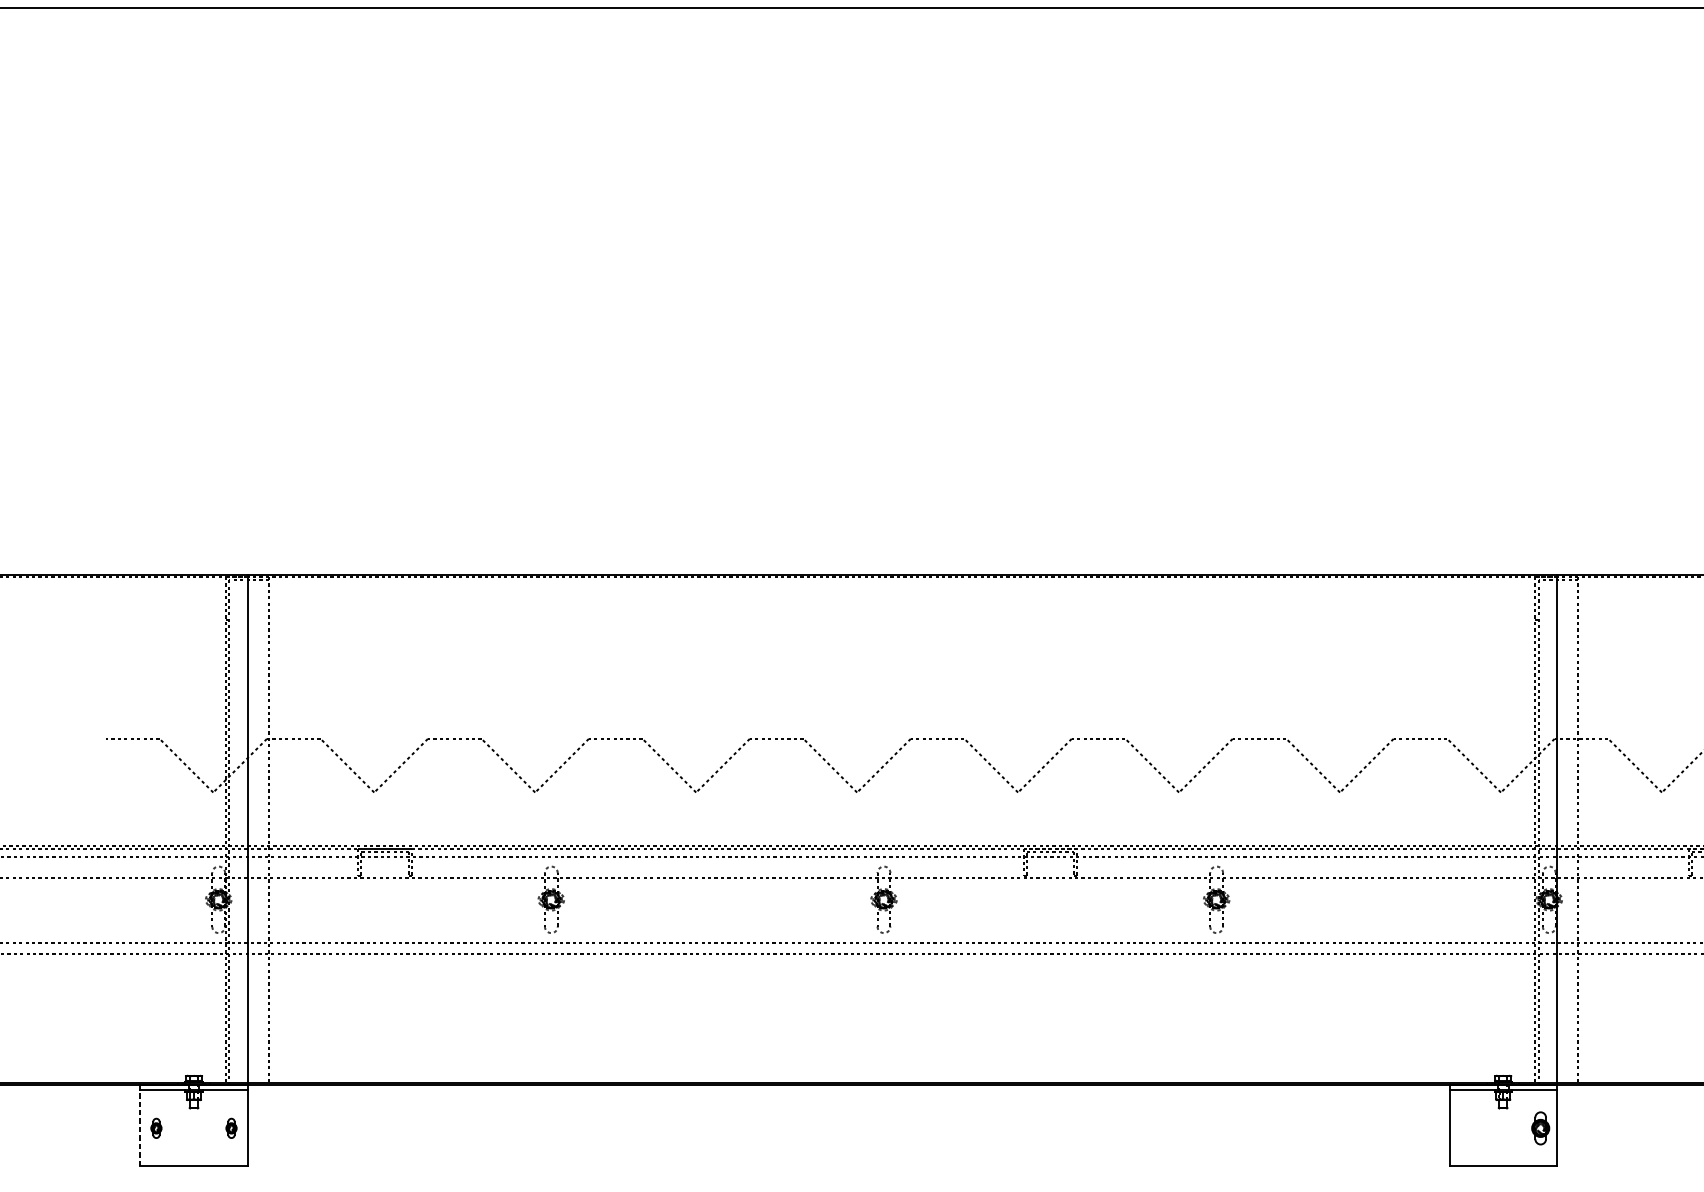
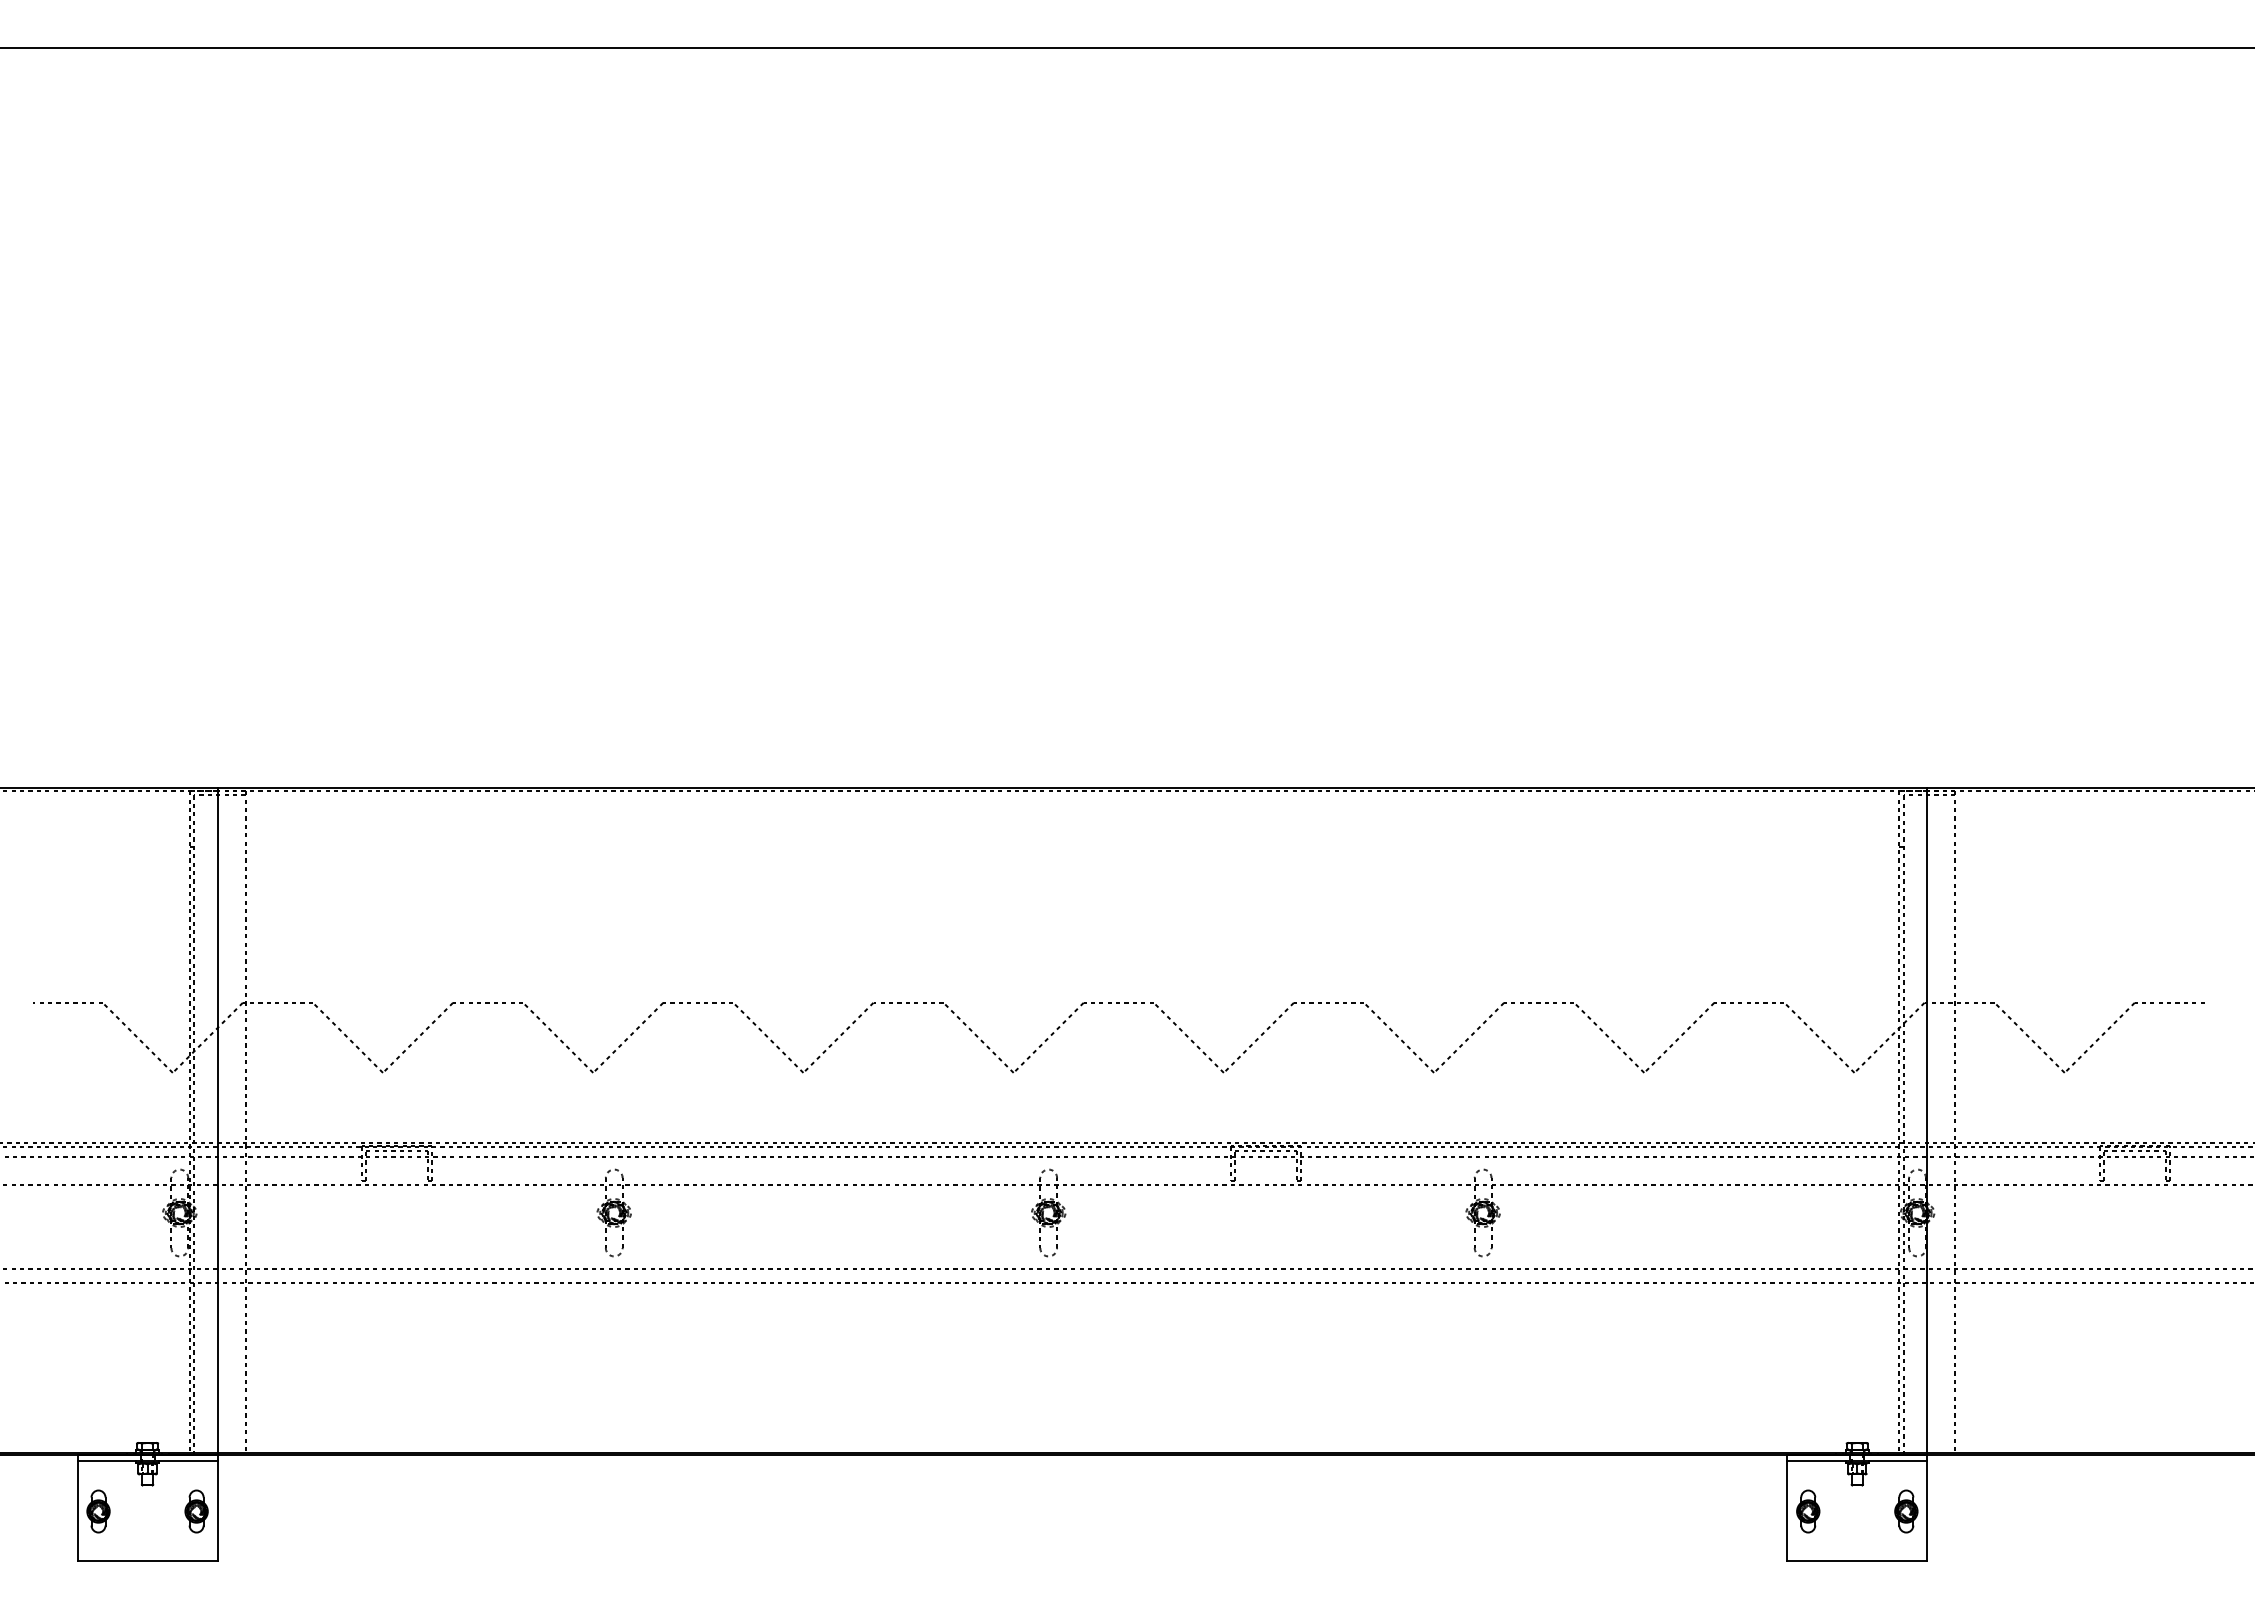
line: (140, 1127) -> (77, 1510), dashed -> solid
part: (156, 1128) -> (98, 1511), size x1.67
part: (231, 1128) -> (196, 1511), size x1.67
part: (1465, 1128) -> (1808, 1511), added

